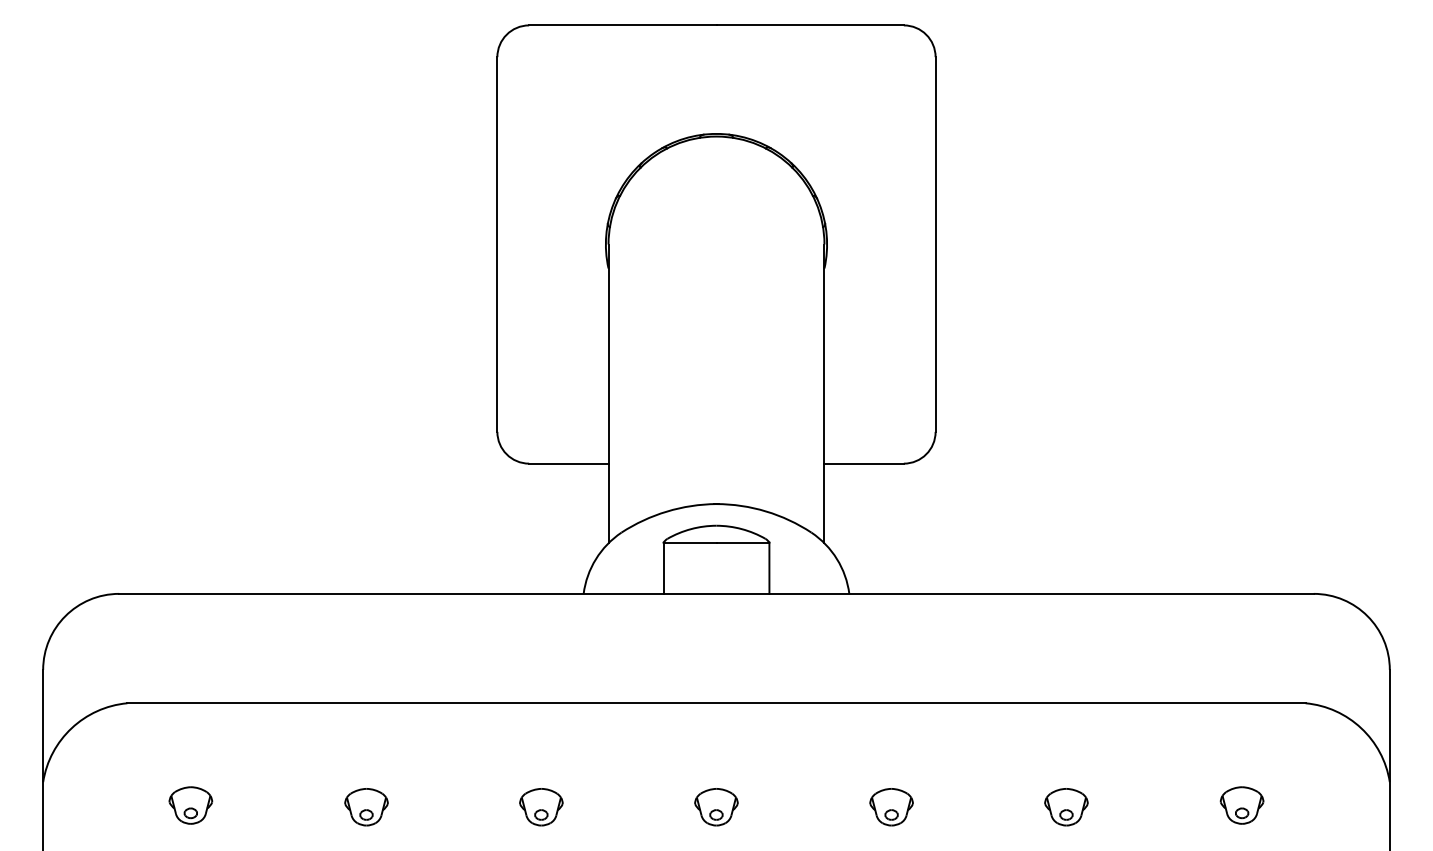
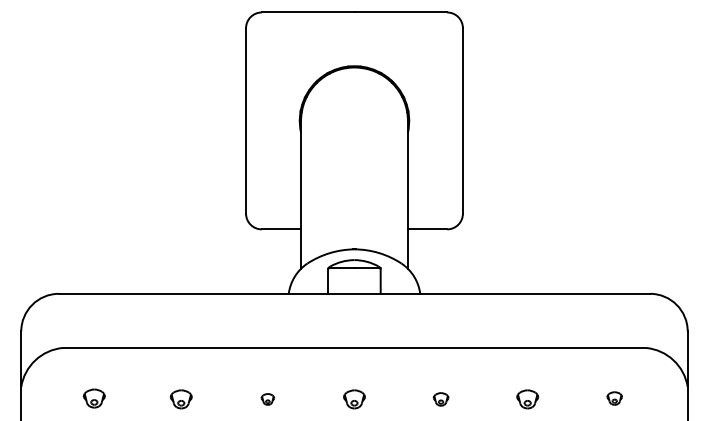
part: (1241, 805) -> (614, 398), size x0.7
part: (540, 807) -> (267, 399), size x0.6
part: (890, 807) -> (440, 399), size x0.7

